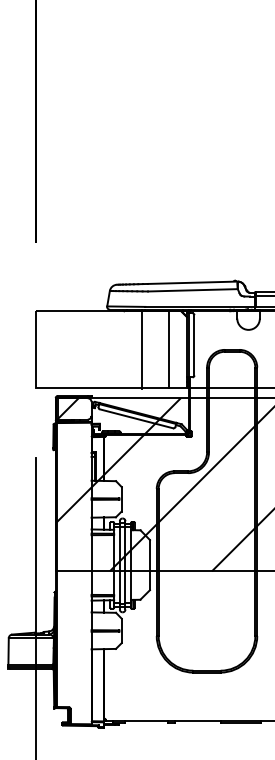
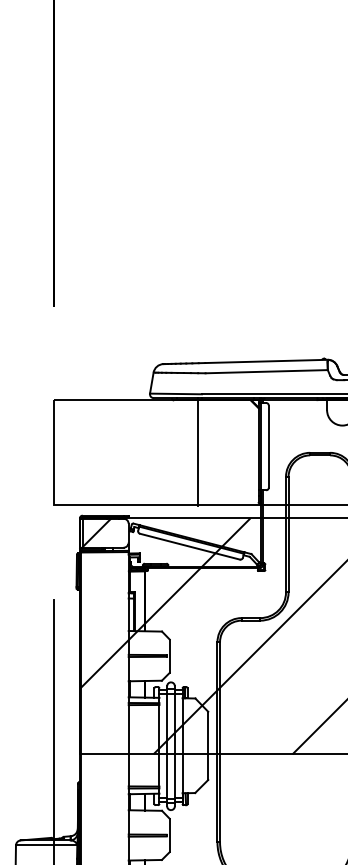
line: (169, 349) -> (234, 452), removed

